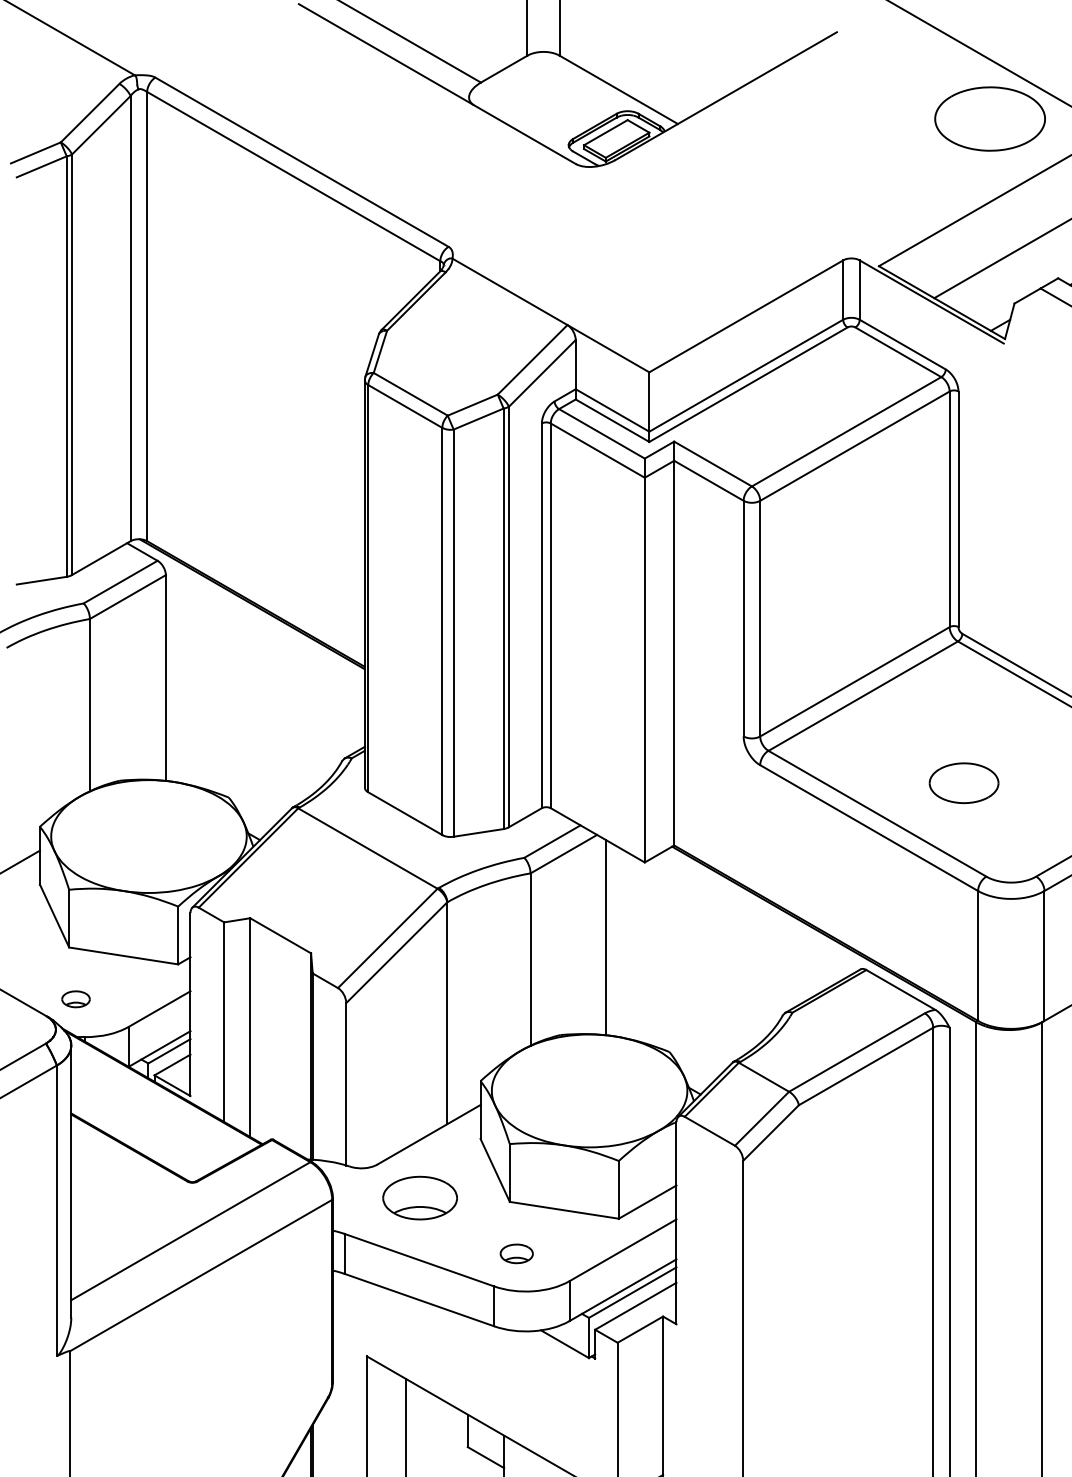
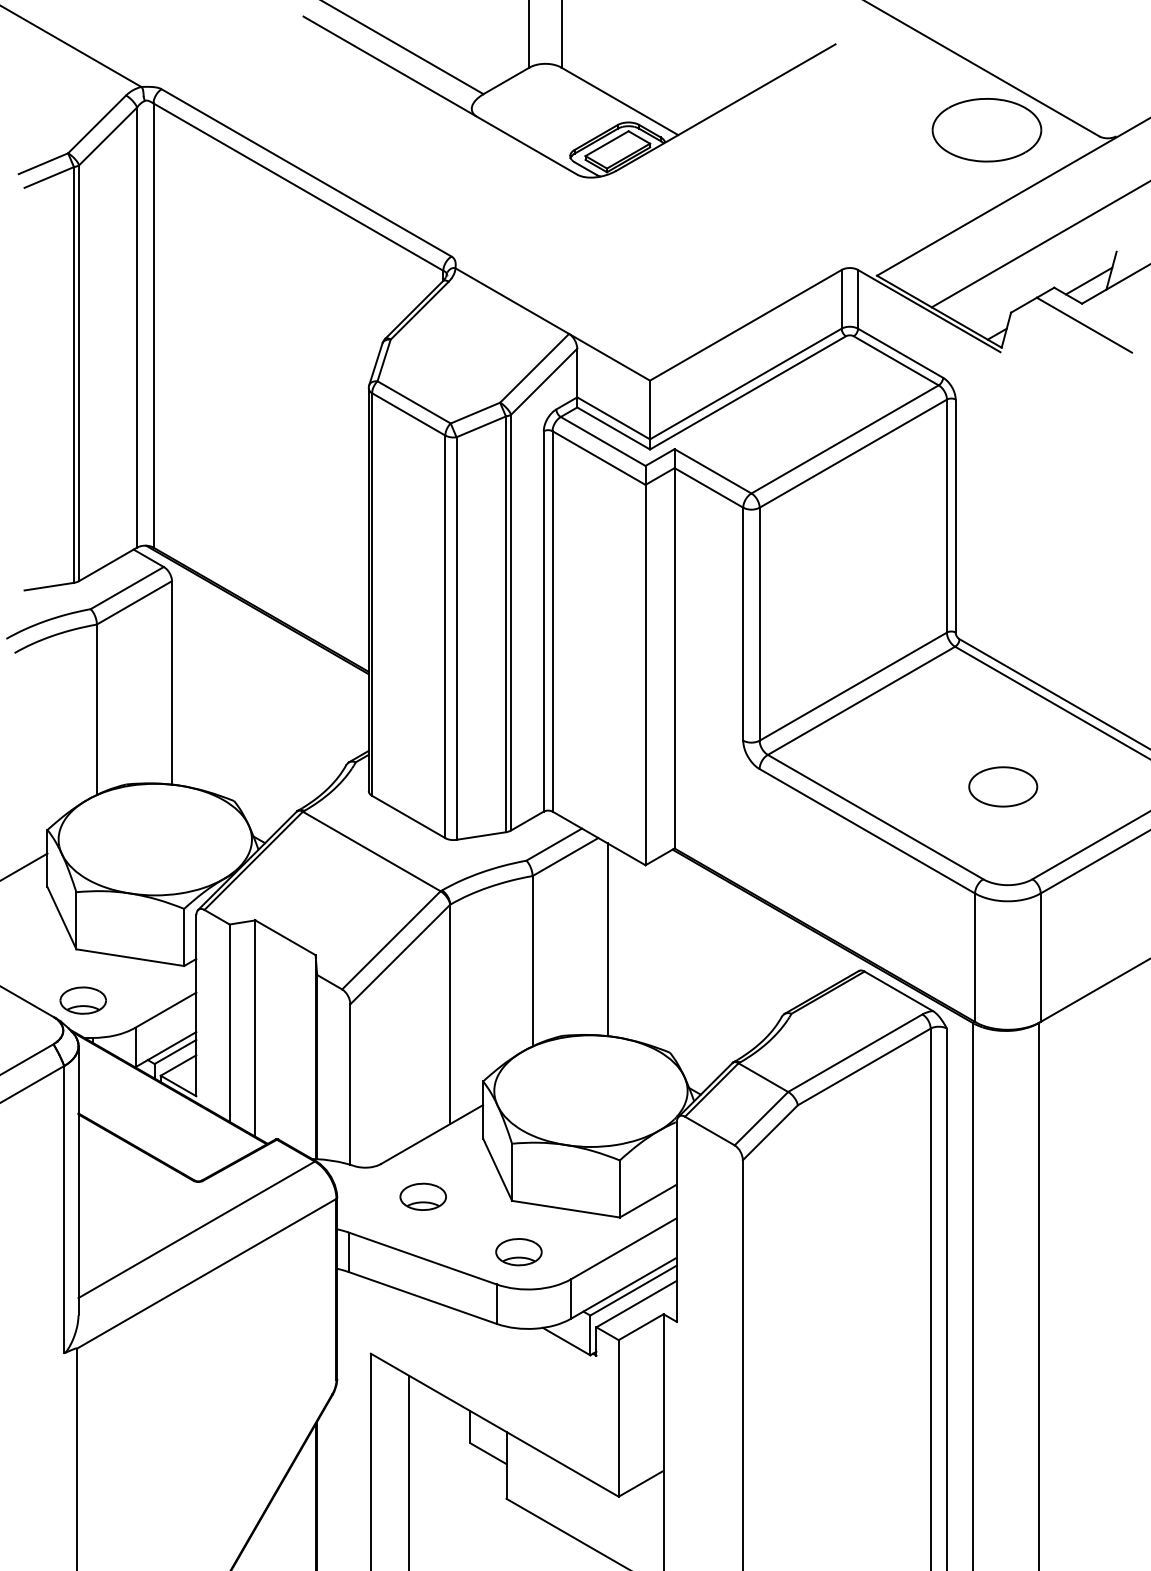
part: (964, 782) -> (1003, 786), moved
part: (75, 999) -> (82, 1000), size x1.67
part: (419, 1197) -> (422, 1196), size x0.62
part: (516, 1254) -> (518, 1252), size x1.43

